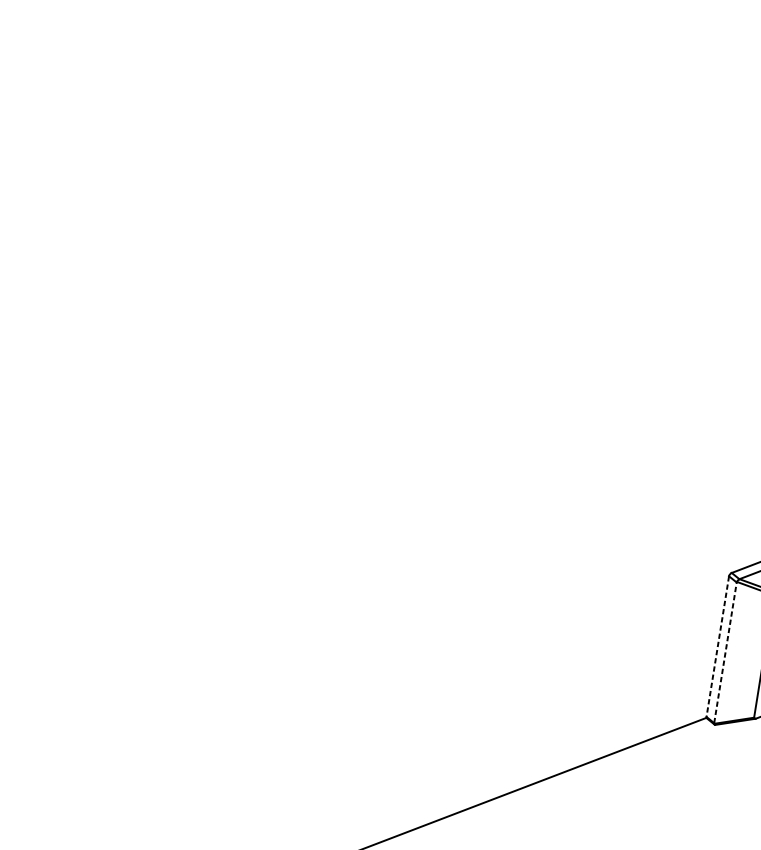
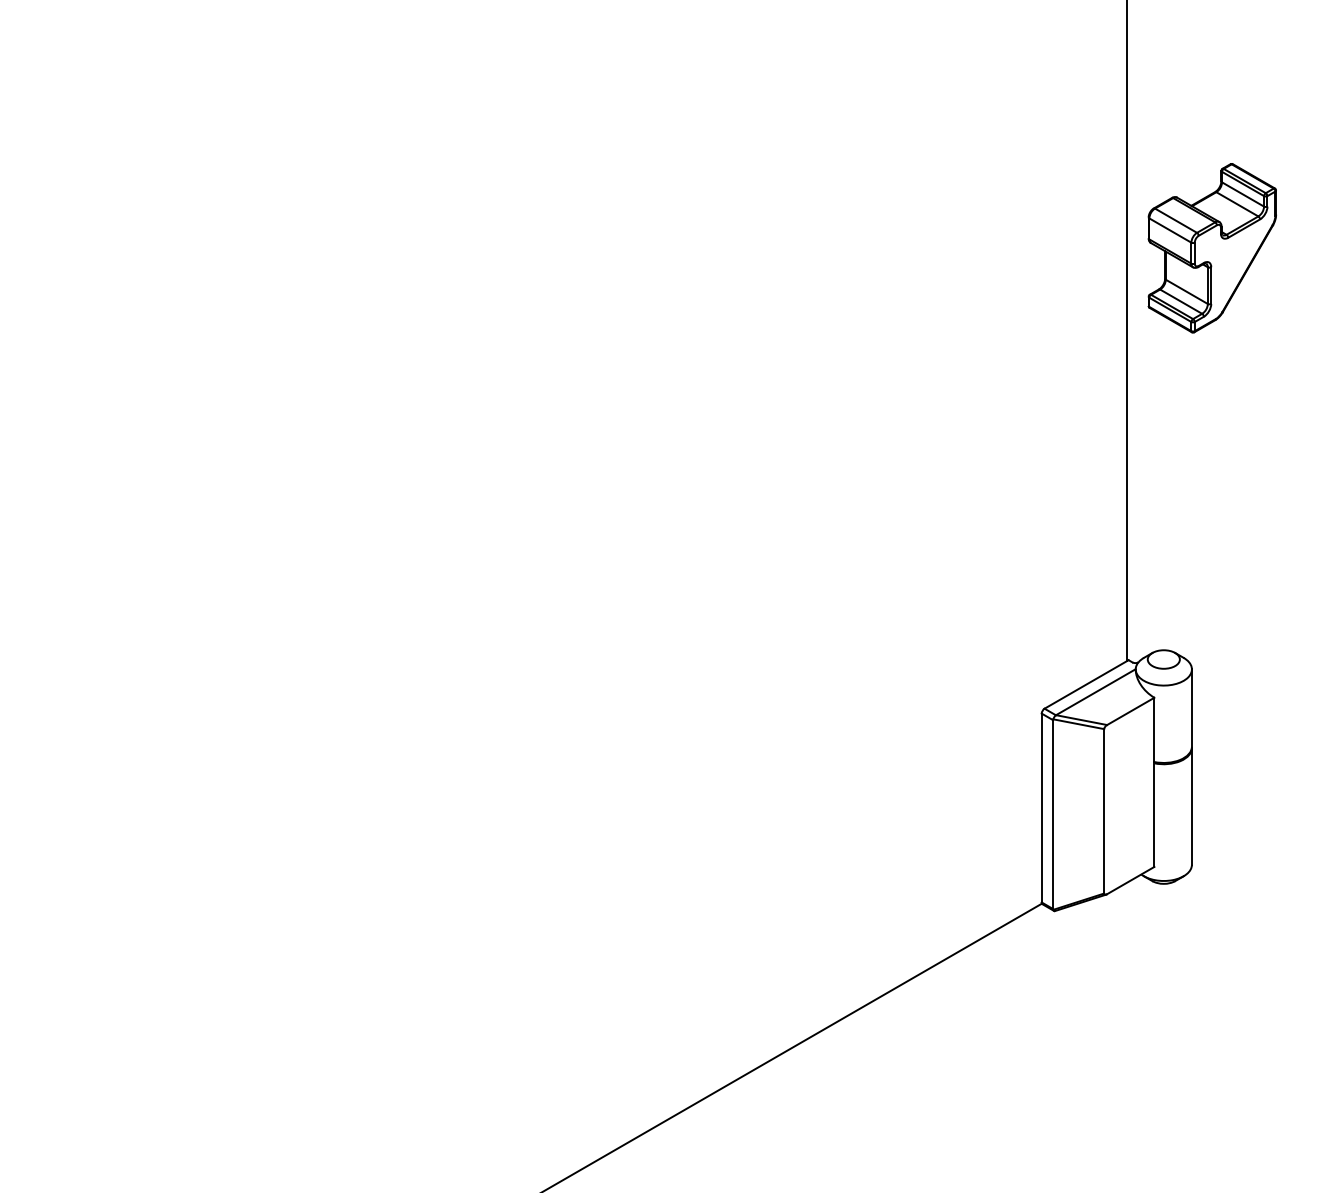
line: (717, 646) -> (1041, 808), dashed -> solid
line: (725, 652) -> (1053, 814), dashed -> solid

